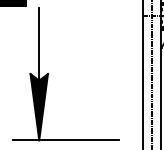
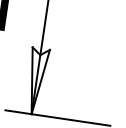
fill: (38, 107) -> (35, 81), removed

